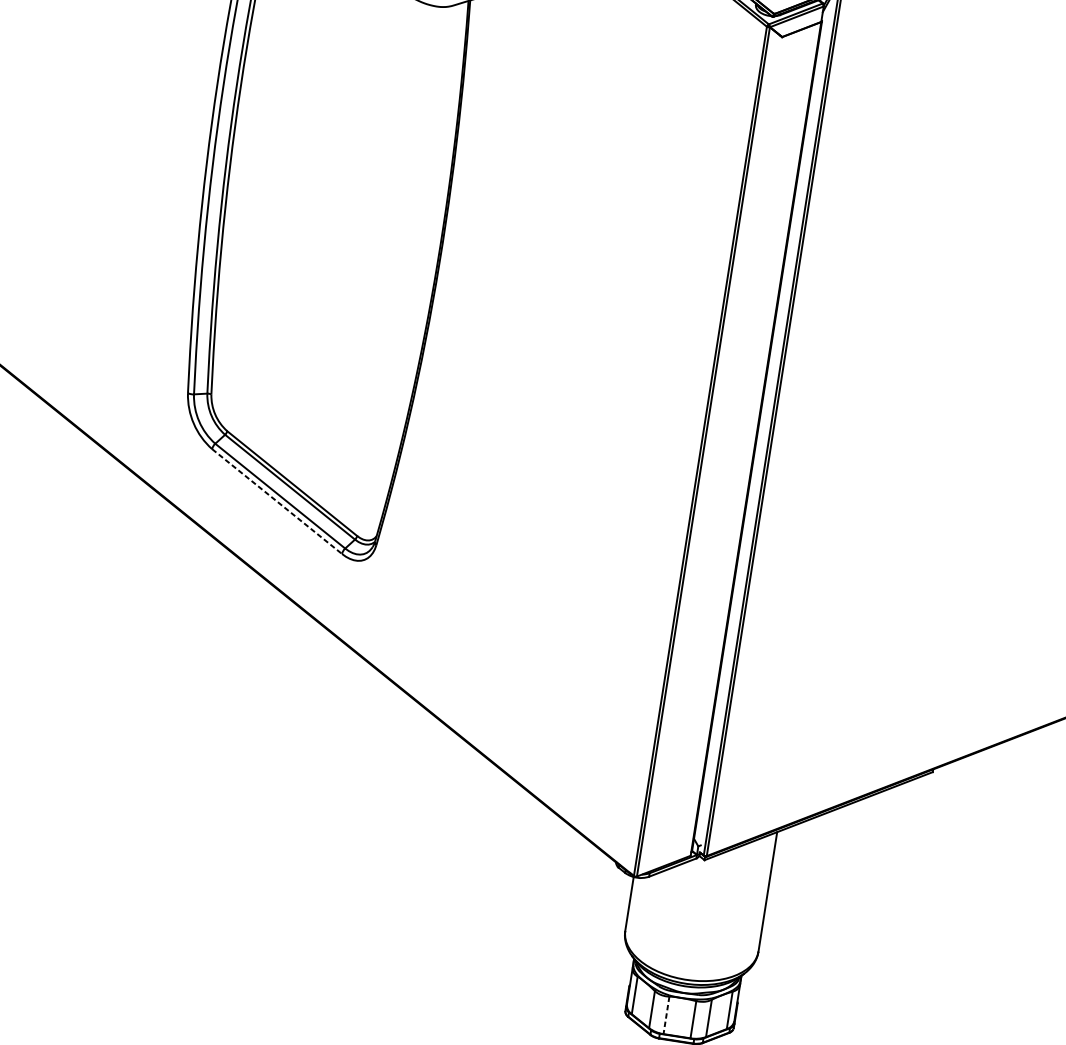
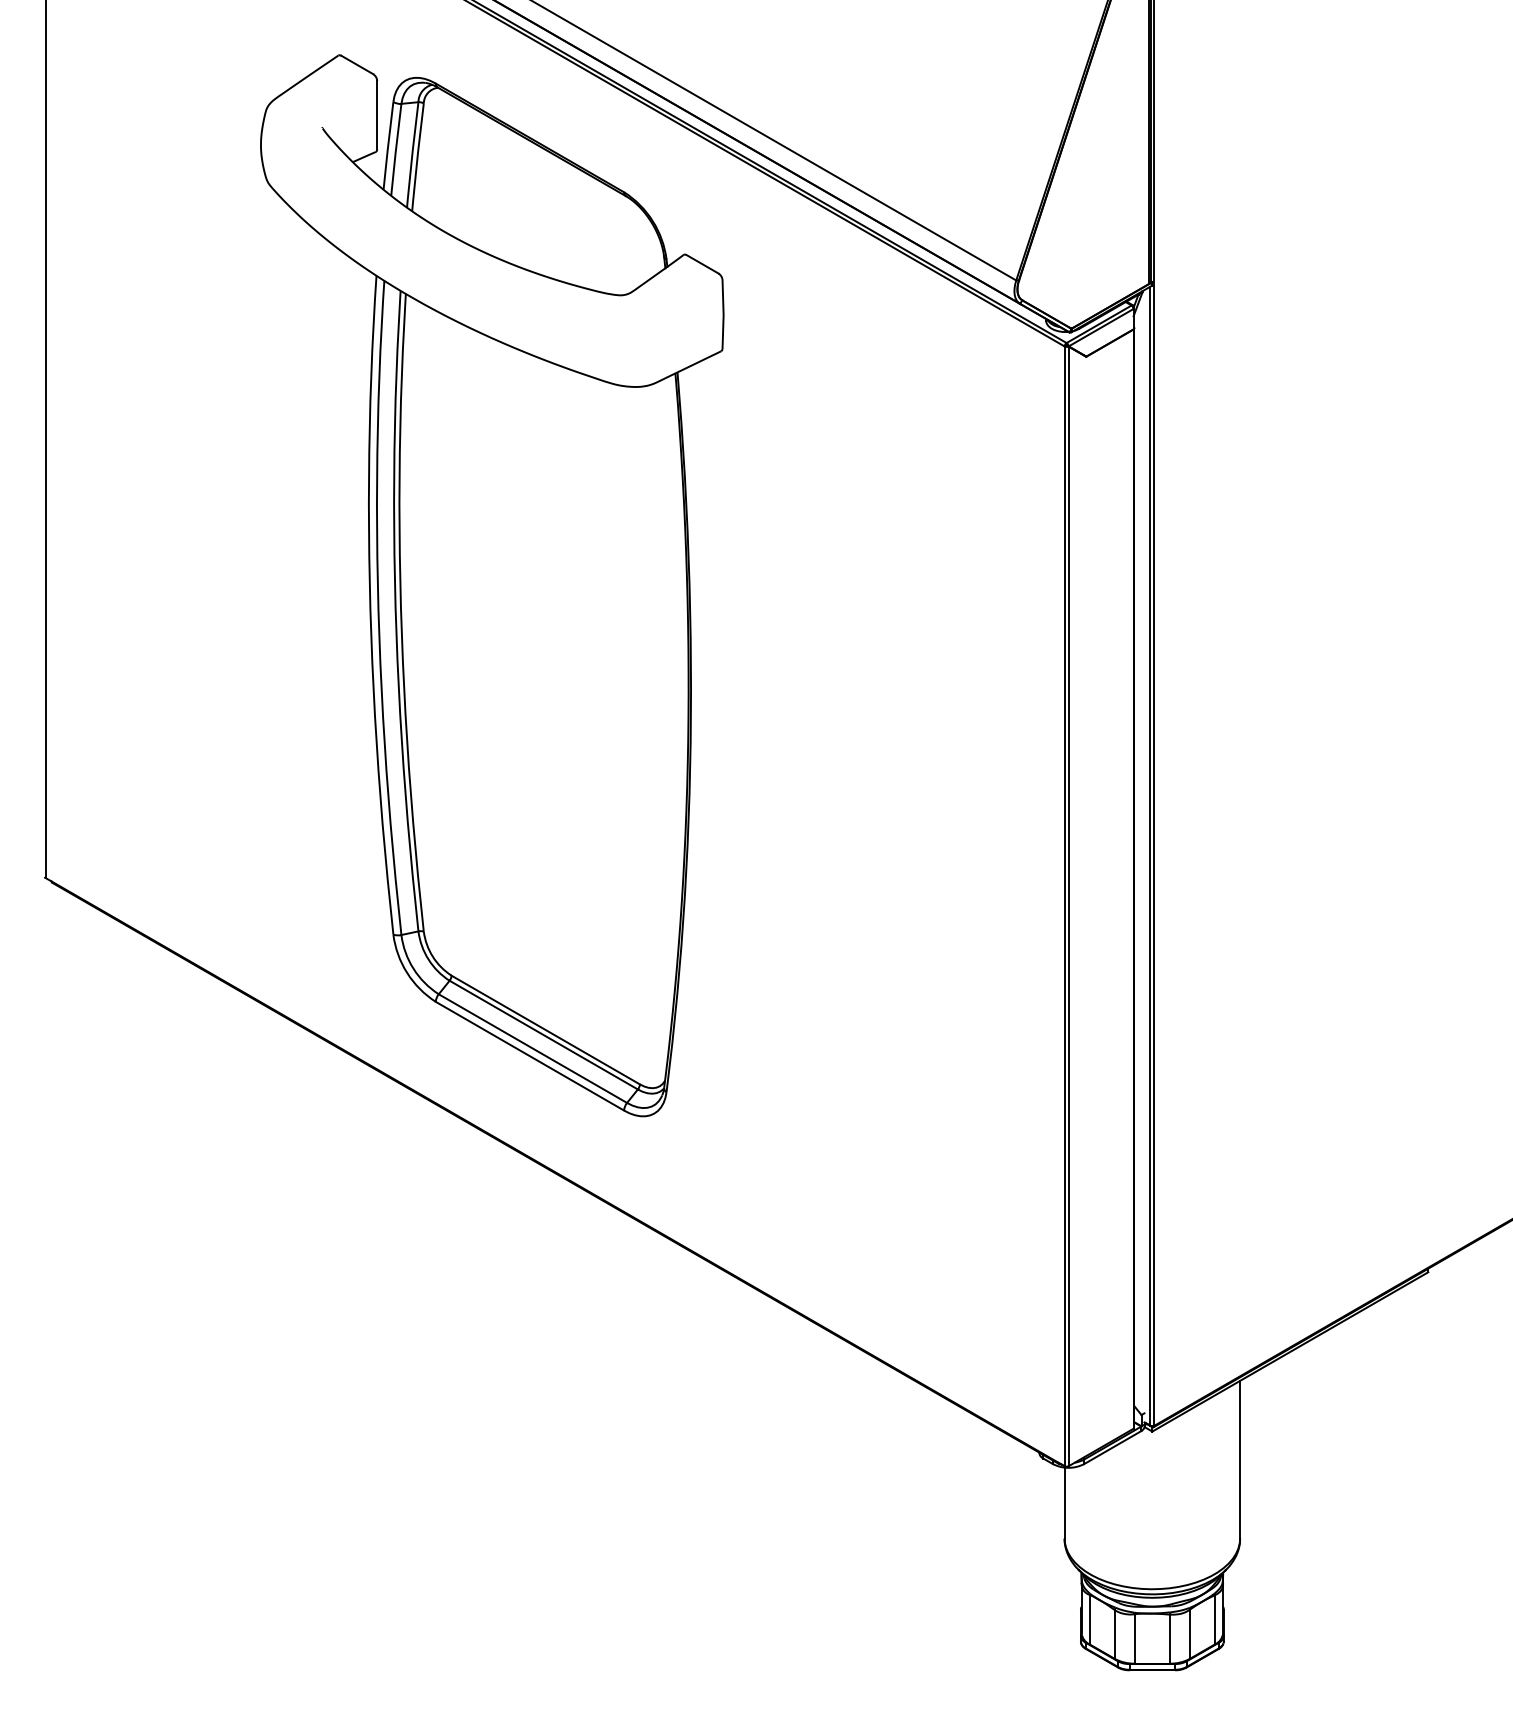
line: (276, 501) -> (529, 1056), dashed -> solid
line: (666, 1015) -> (1134, 1638), dashed -> solid

